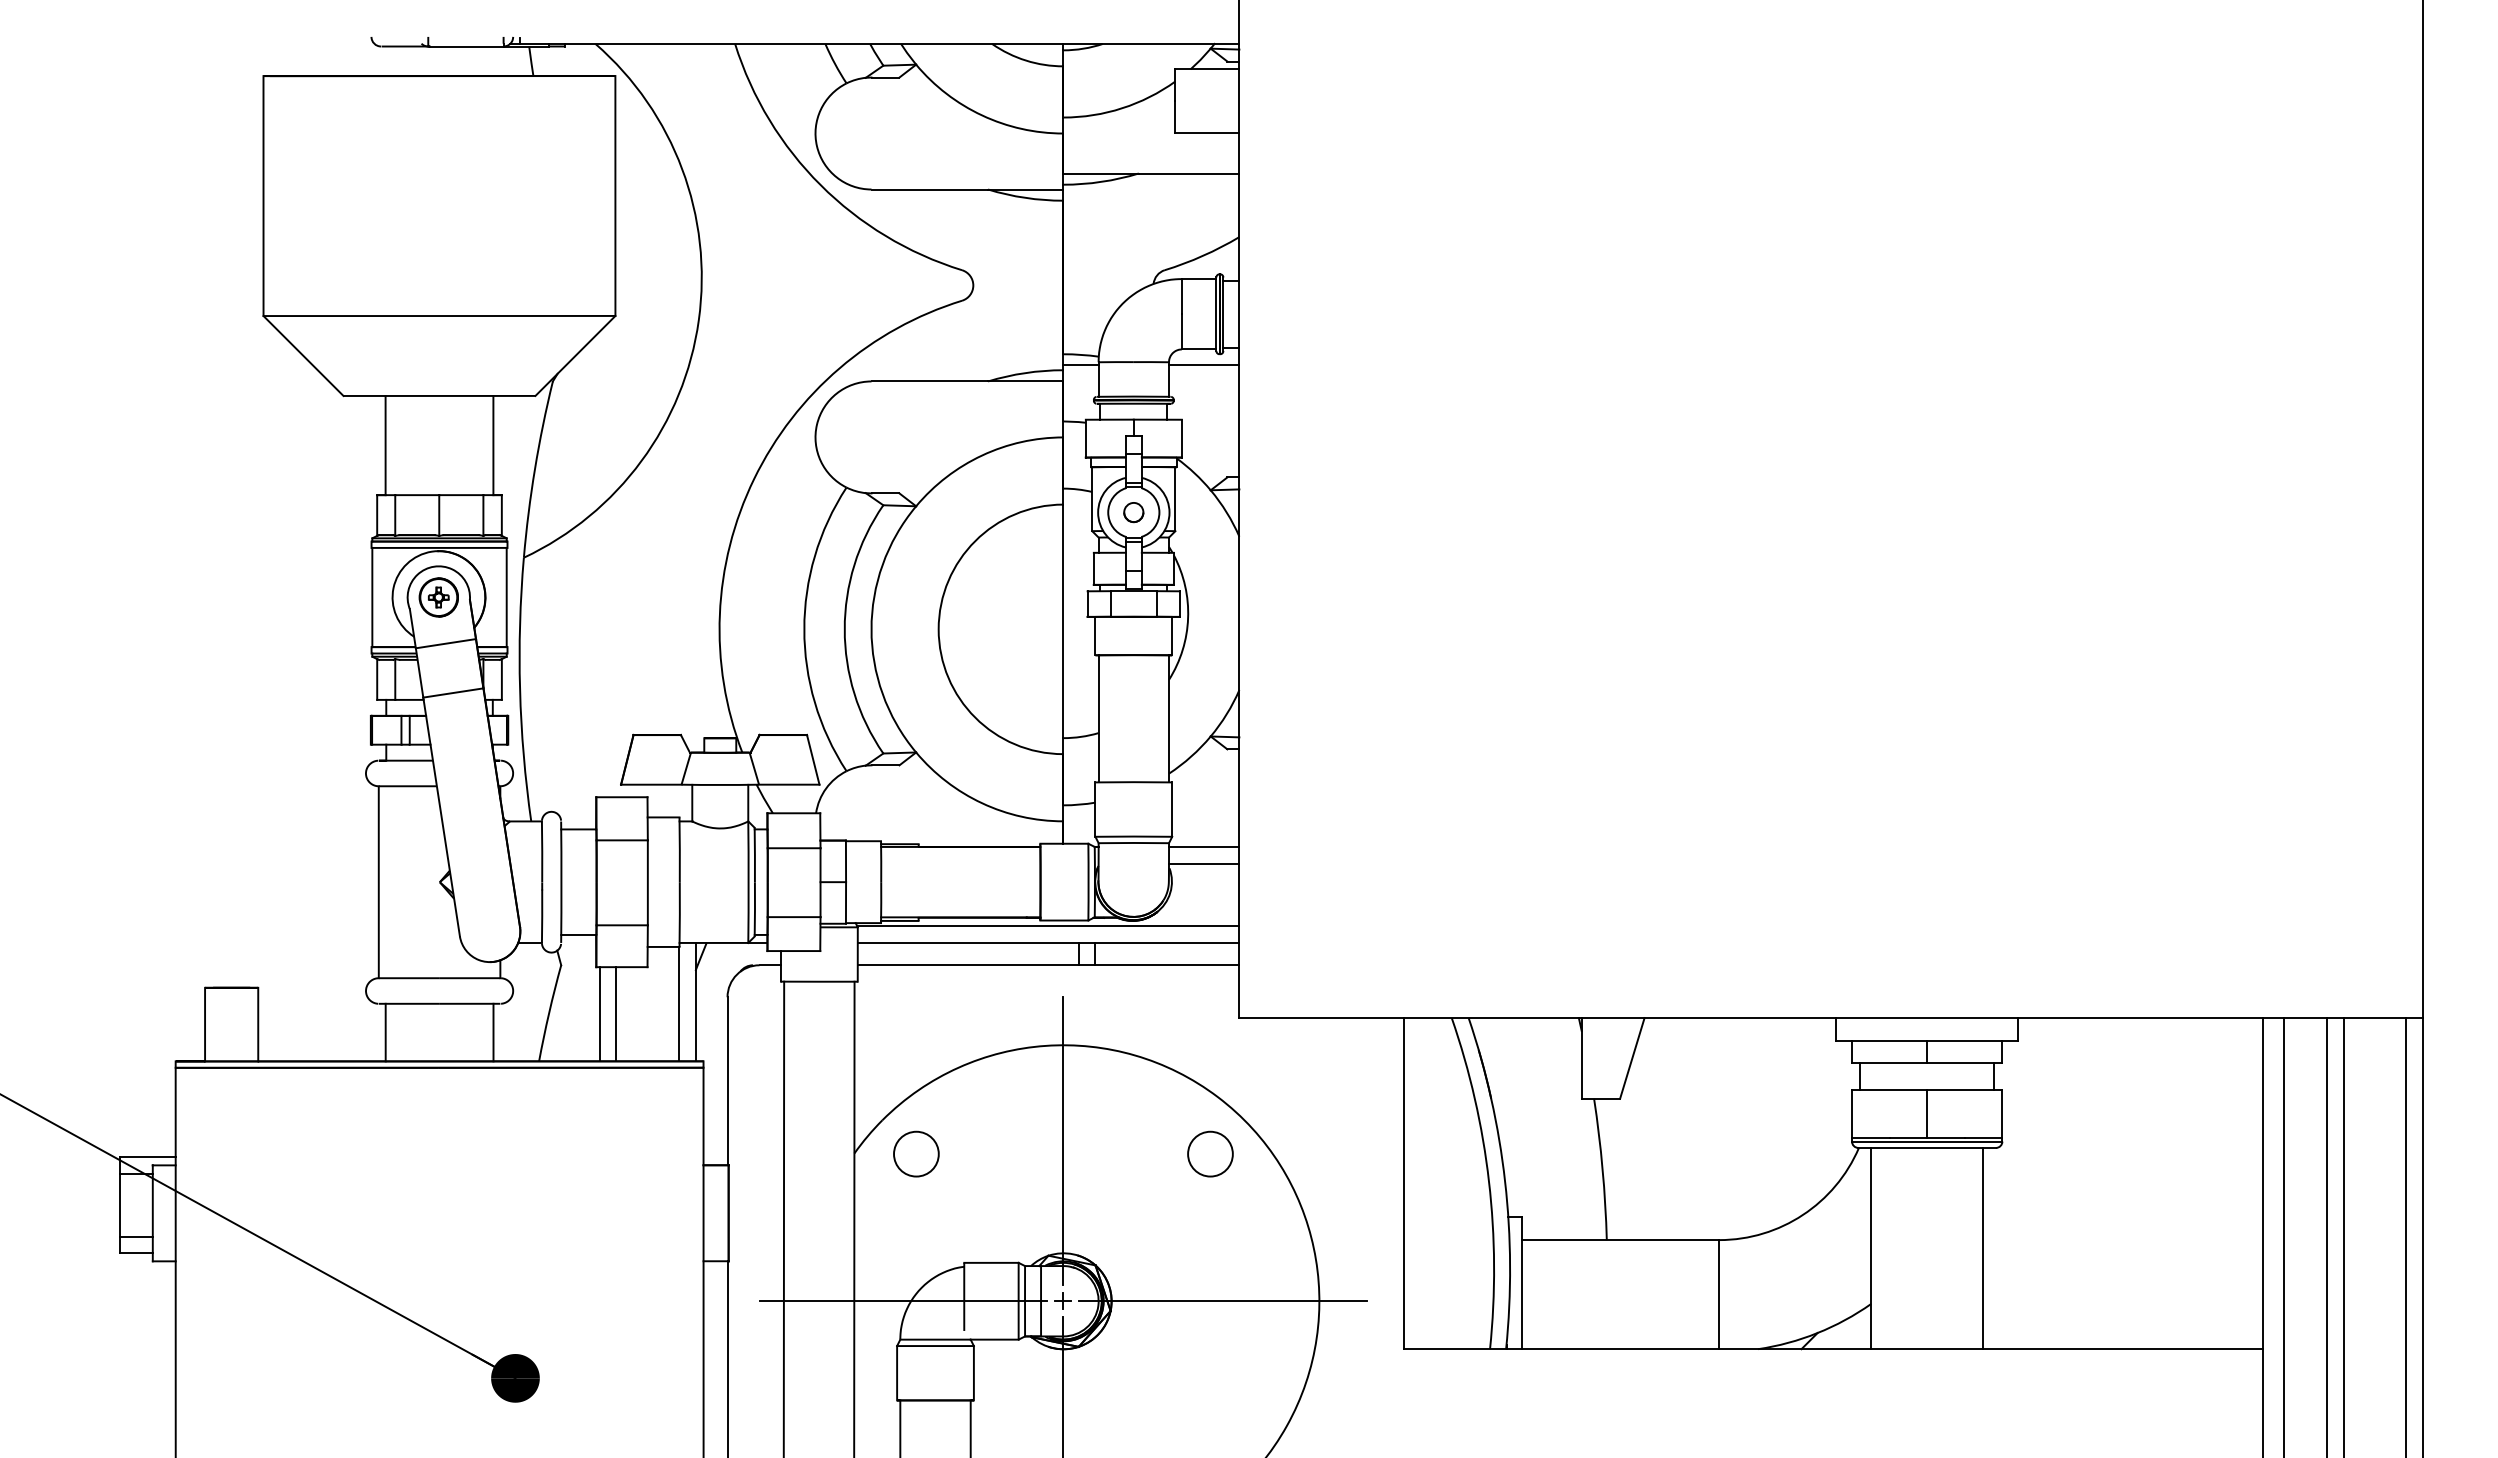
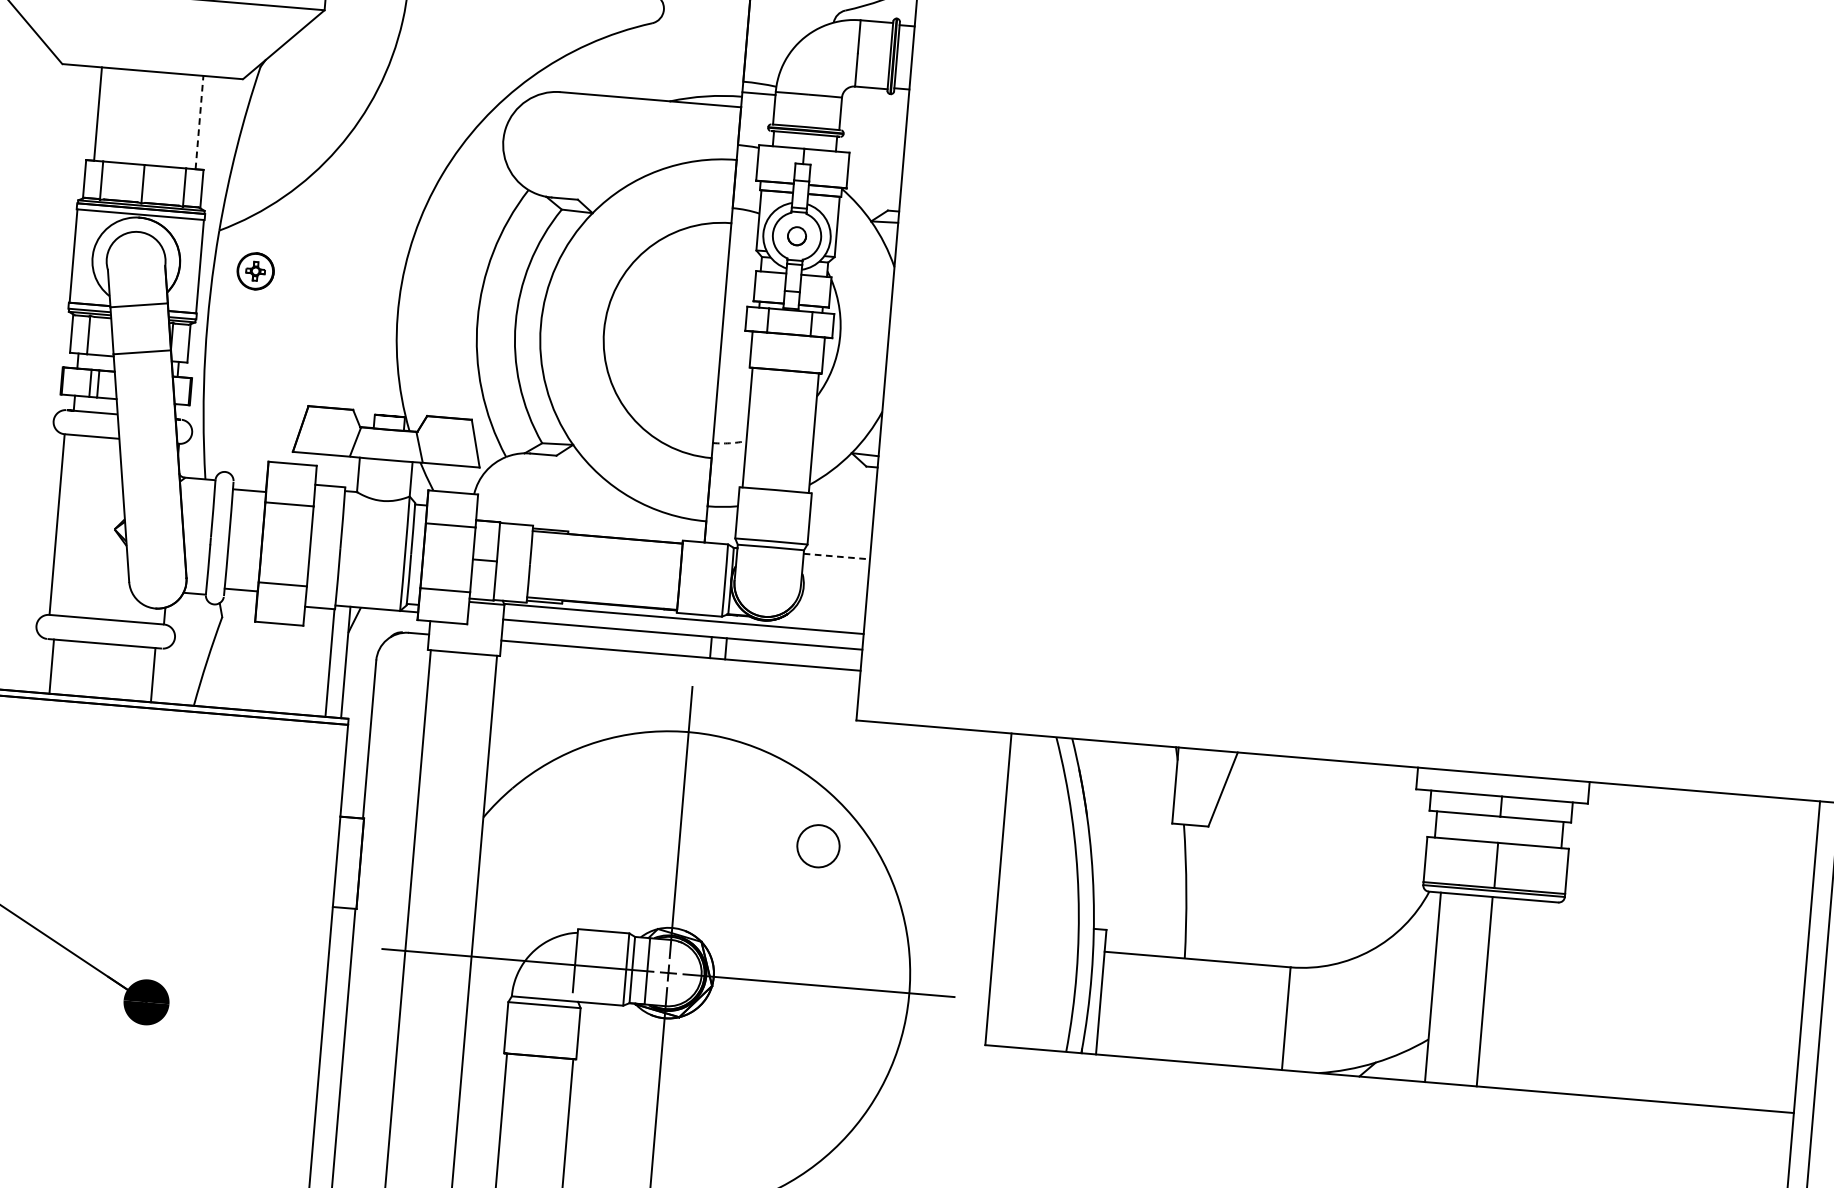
line: (1204, 365) -> (875, 103), removed
line: (493, 445) -> (199, 122), solid -> dashed
part: (438, 597) -> (255, 271), moved
arc: (1081, 736) -> (730, 442), solid -> dashed
line: (1204, 846) -> (837, 556), solid -> dashed
line: (1203, 863) -> (834, 572), removed
line: (599, 1014) -> (254, 666), removed
line: (616, 1014) -> (270, 667), removed
circle: (916, 1153) -> (541, 822), removed
line: (1983, 1248) -> (1484, 991), moved

